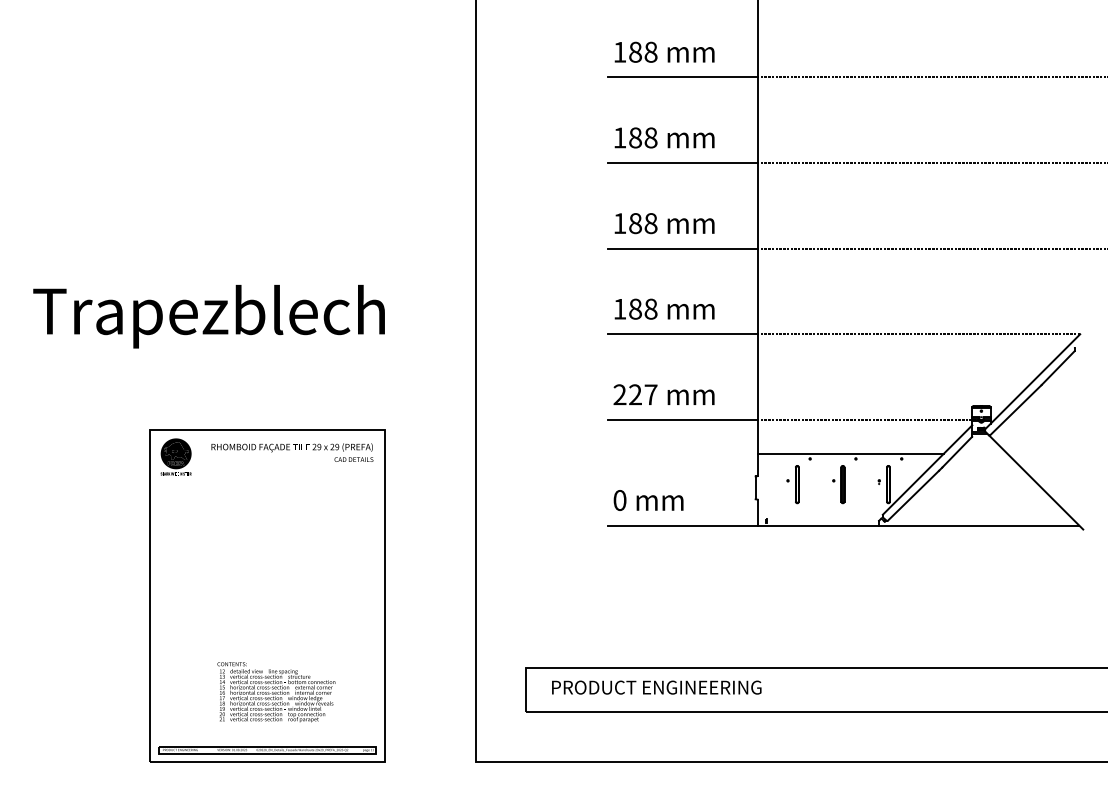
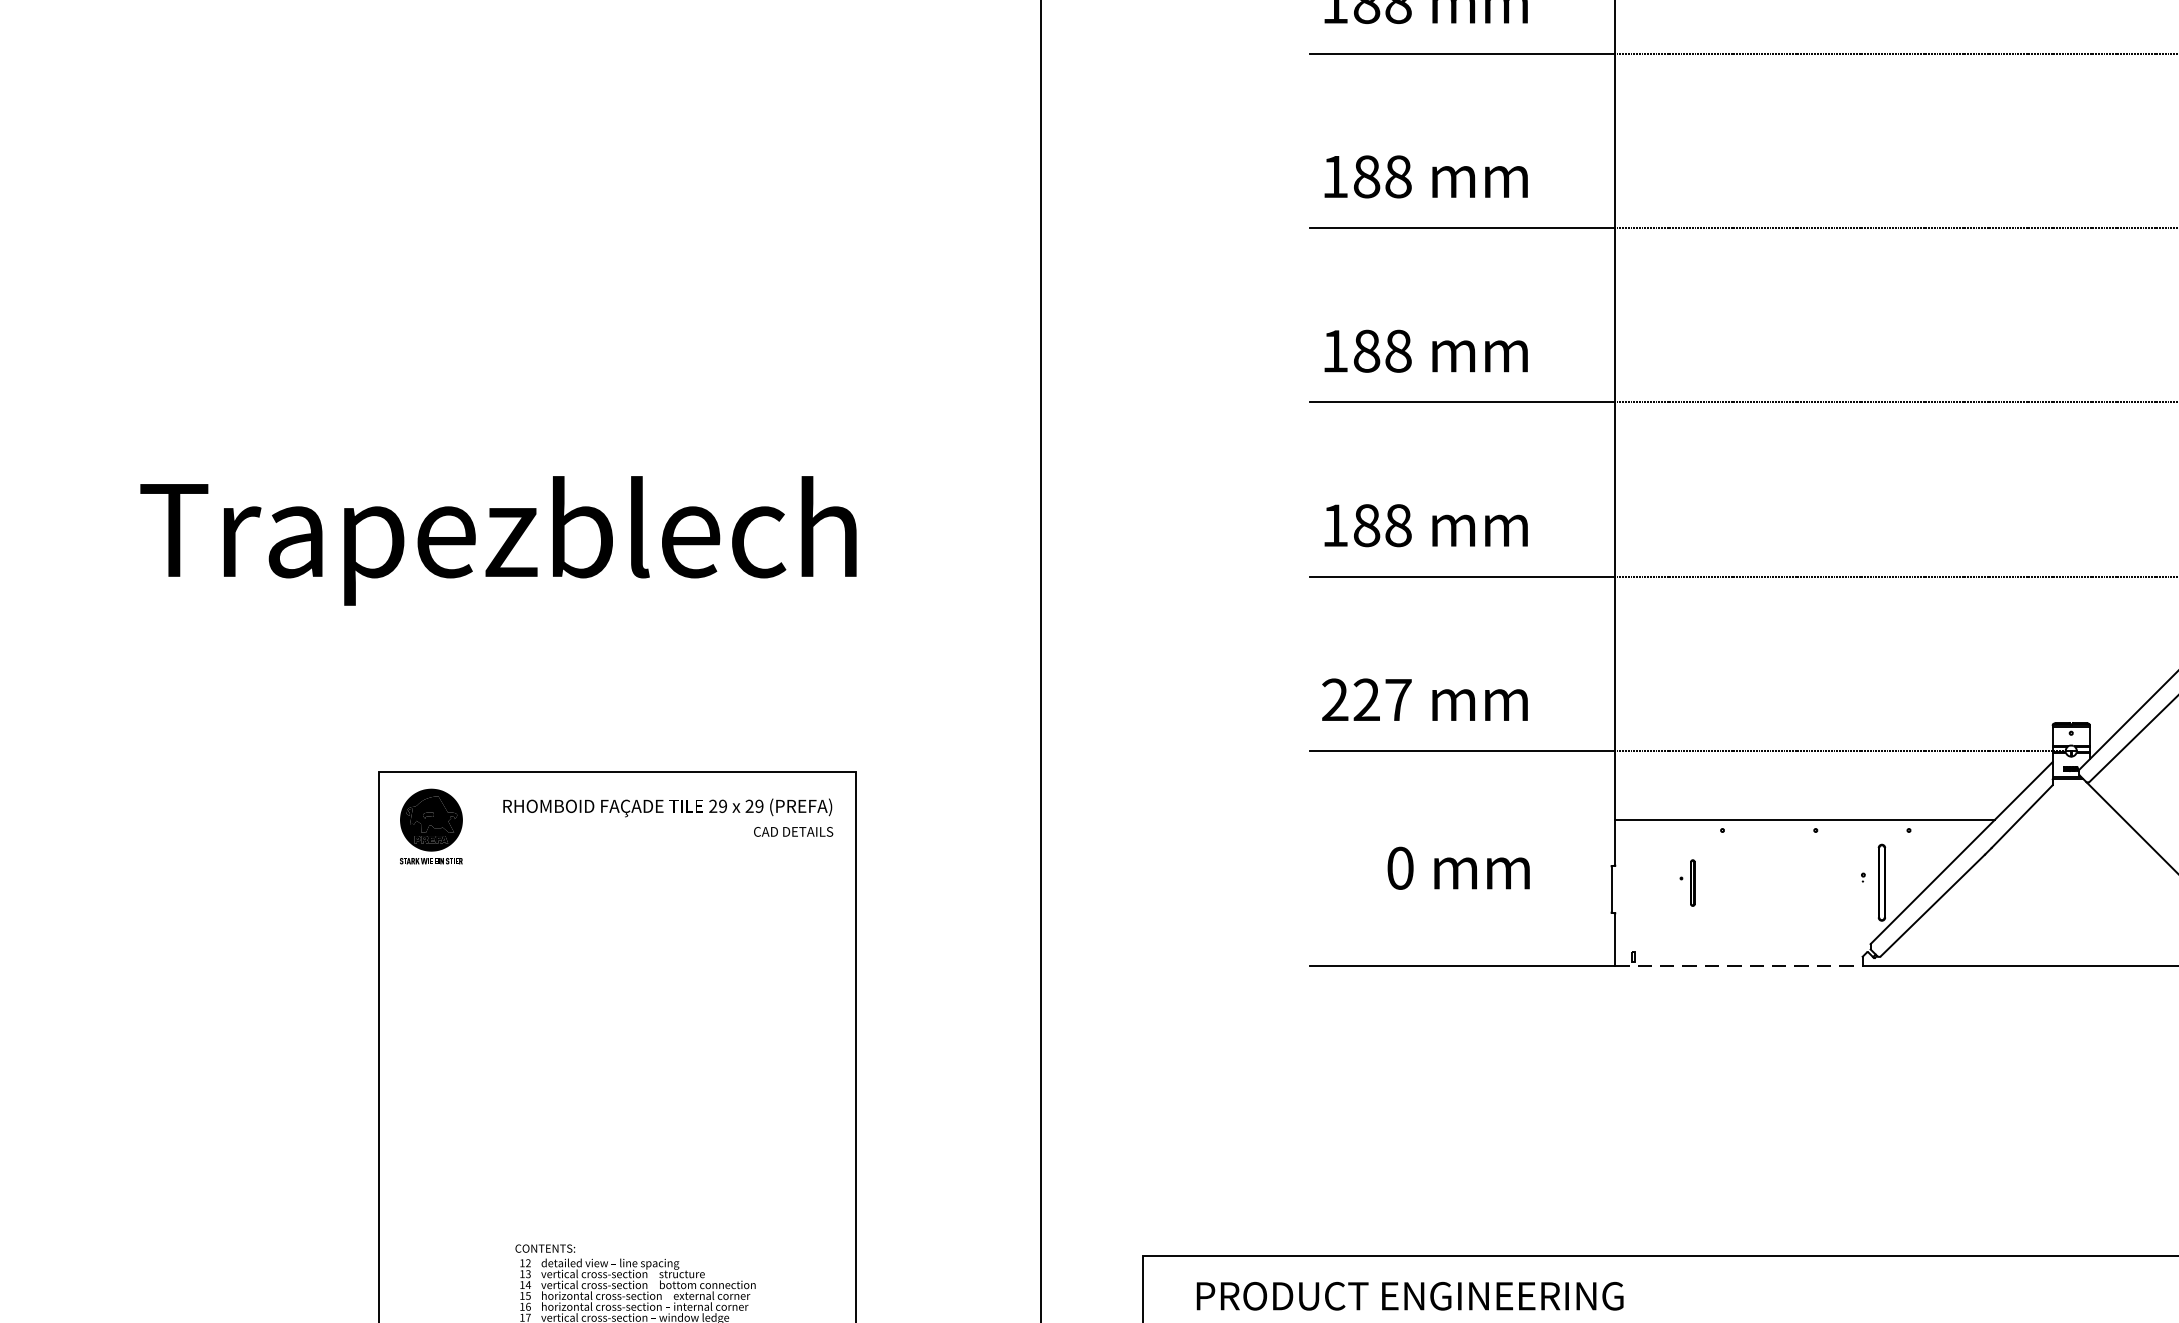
part: (792, 484) -> (1686, 882), size x0.6
part: (838, 484) -> (1780, 882), removed
text: (648, 500) -> (1458, 868), moved
line: (818, 525) -> (1739, 966), solid -> dashed

